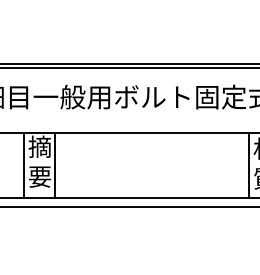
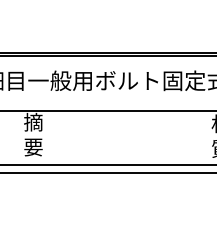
line: (23, 165) -> (19, 137), removed
line: (54, 165) -> (45, 137), removed
line: (248, 165) -> (207, 137), removed

